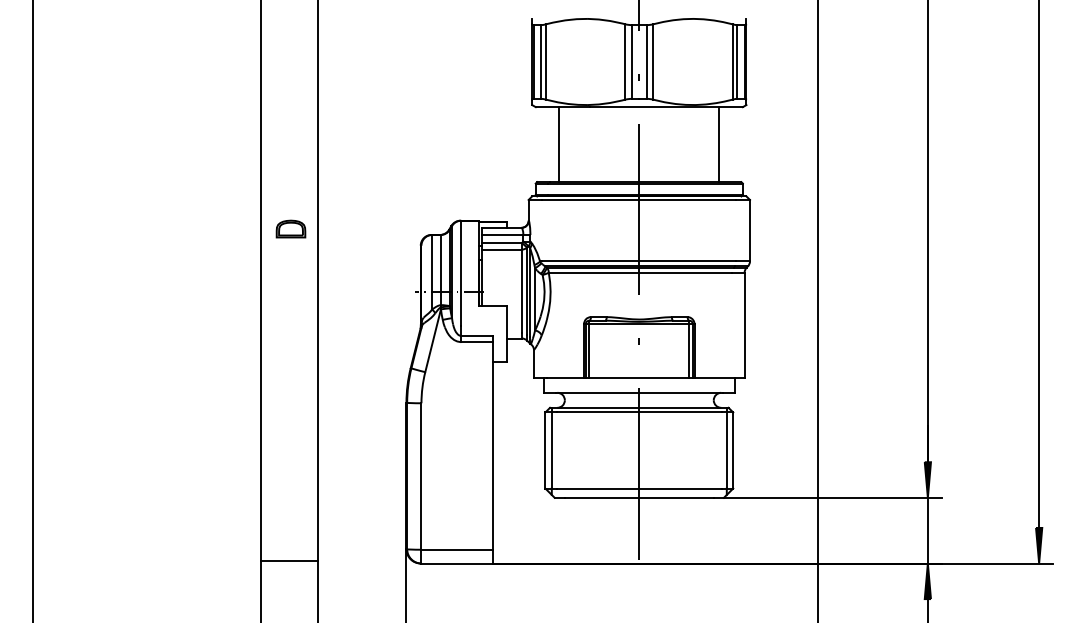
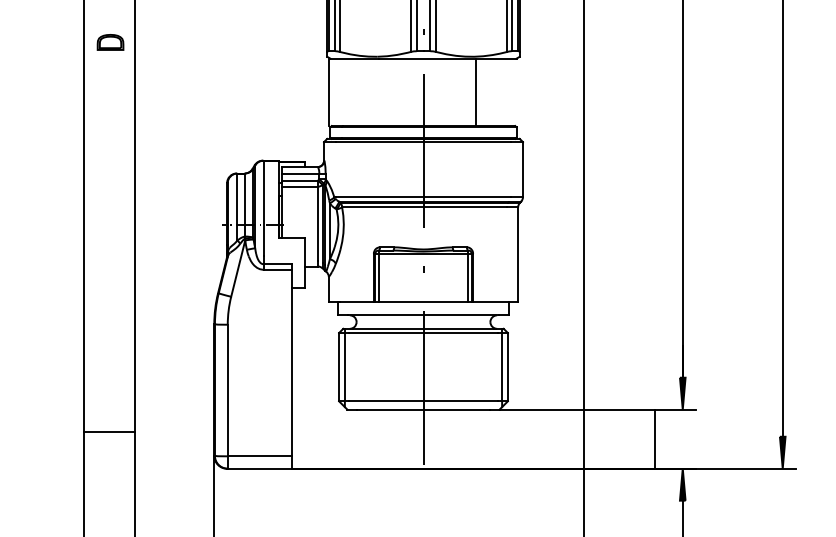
line: (559, 144) -> (329, 92), moved
line: (719, 144) -> (475, 92), moved
part: (290, 228) -> (110, 41), moved
line: (927, 530) -> (654, 439), moved
line: (289, 561) -> (109, 431), moved

